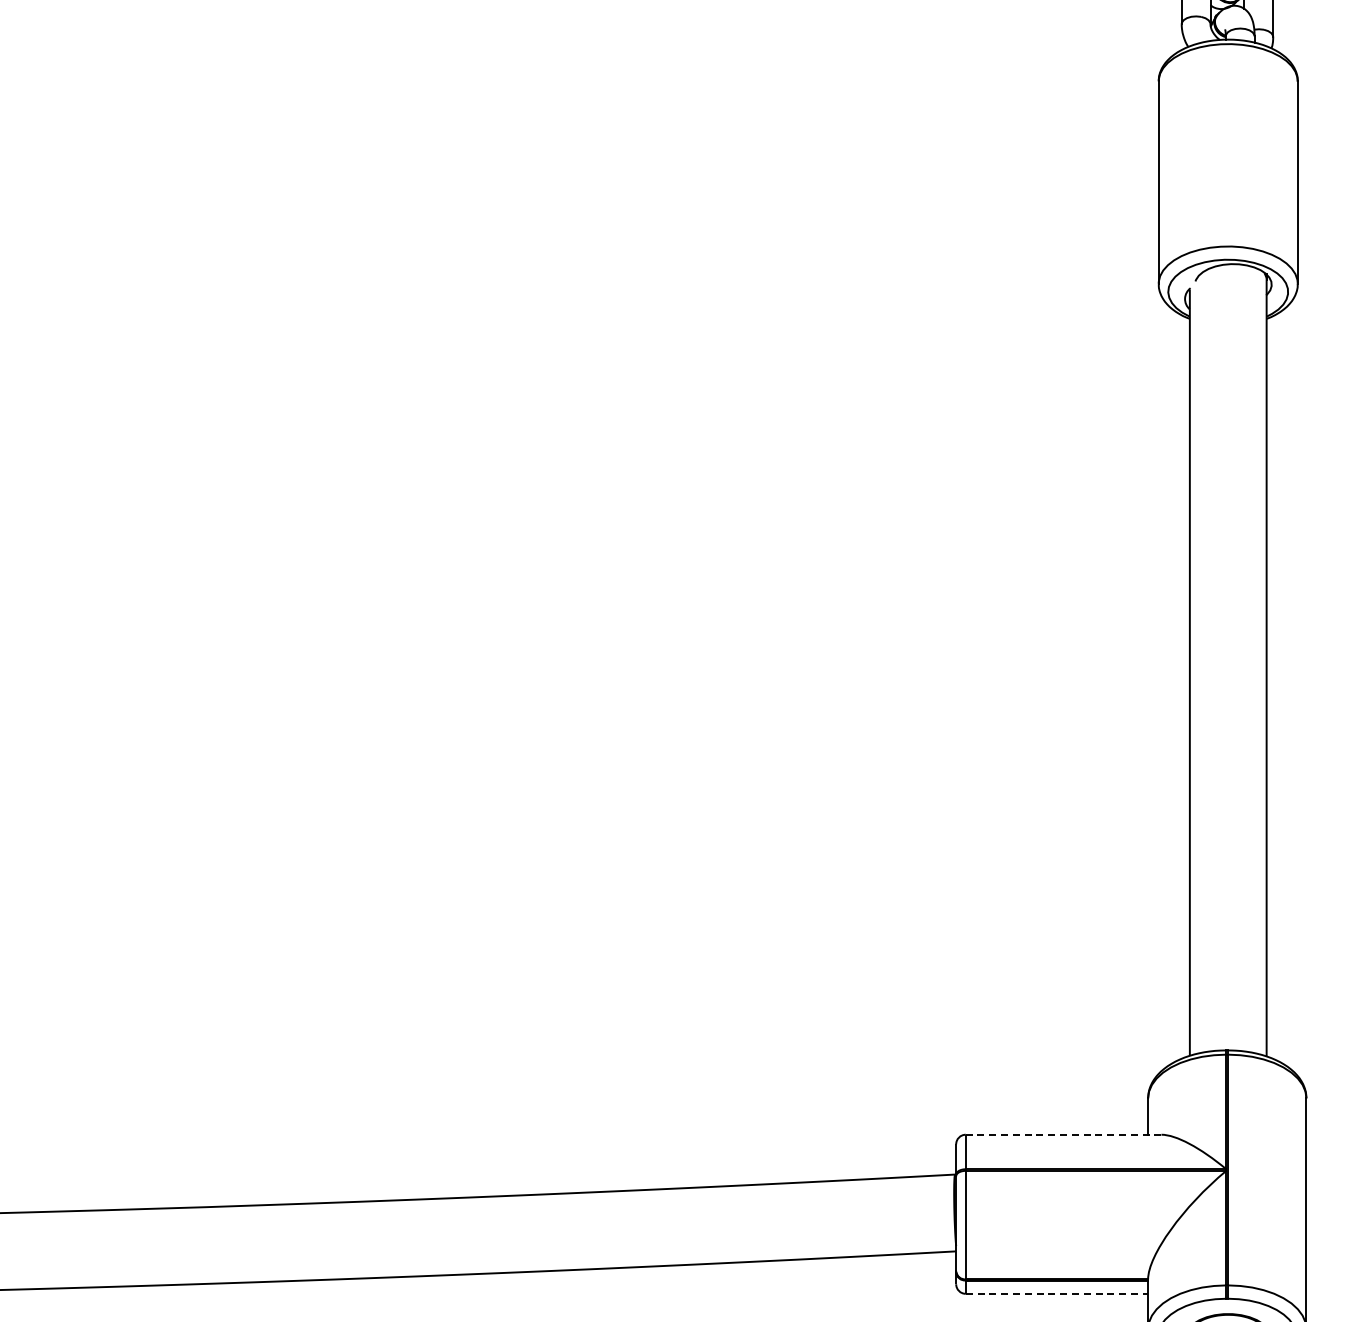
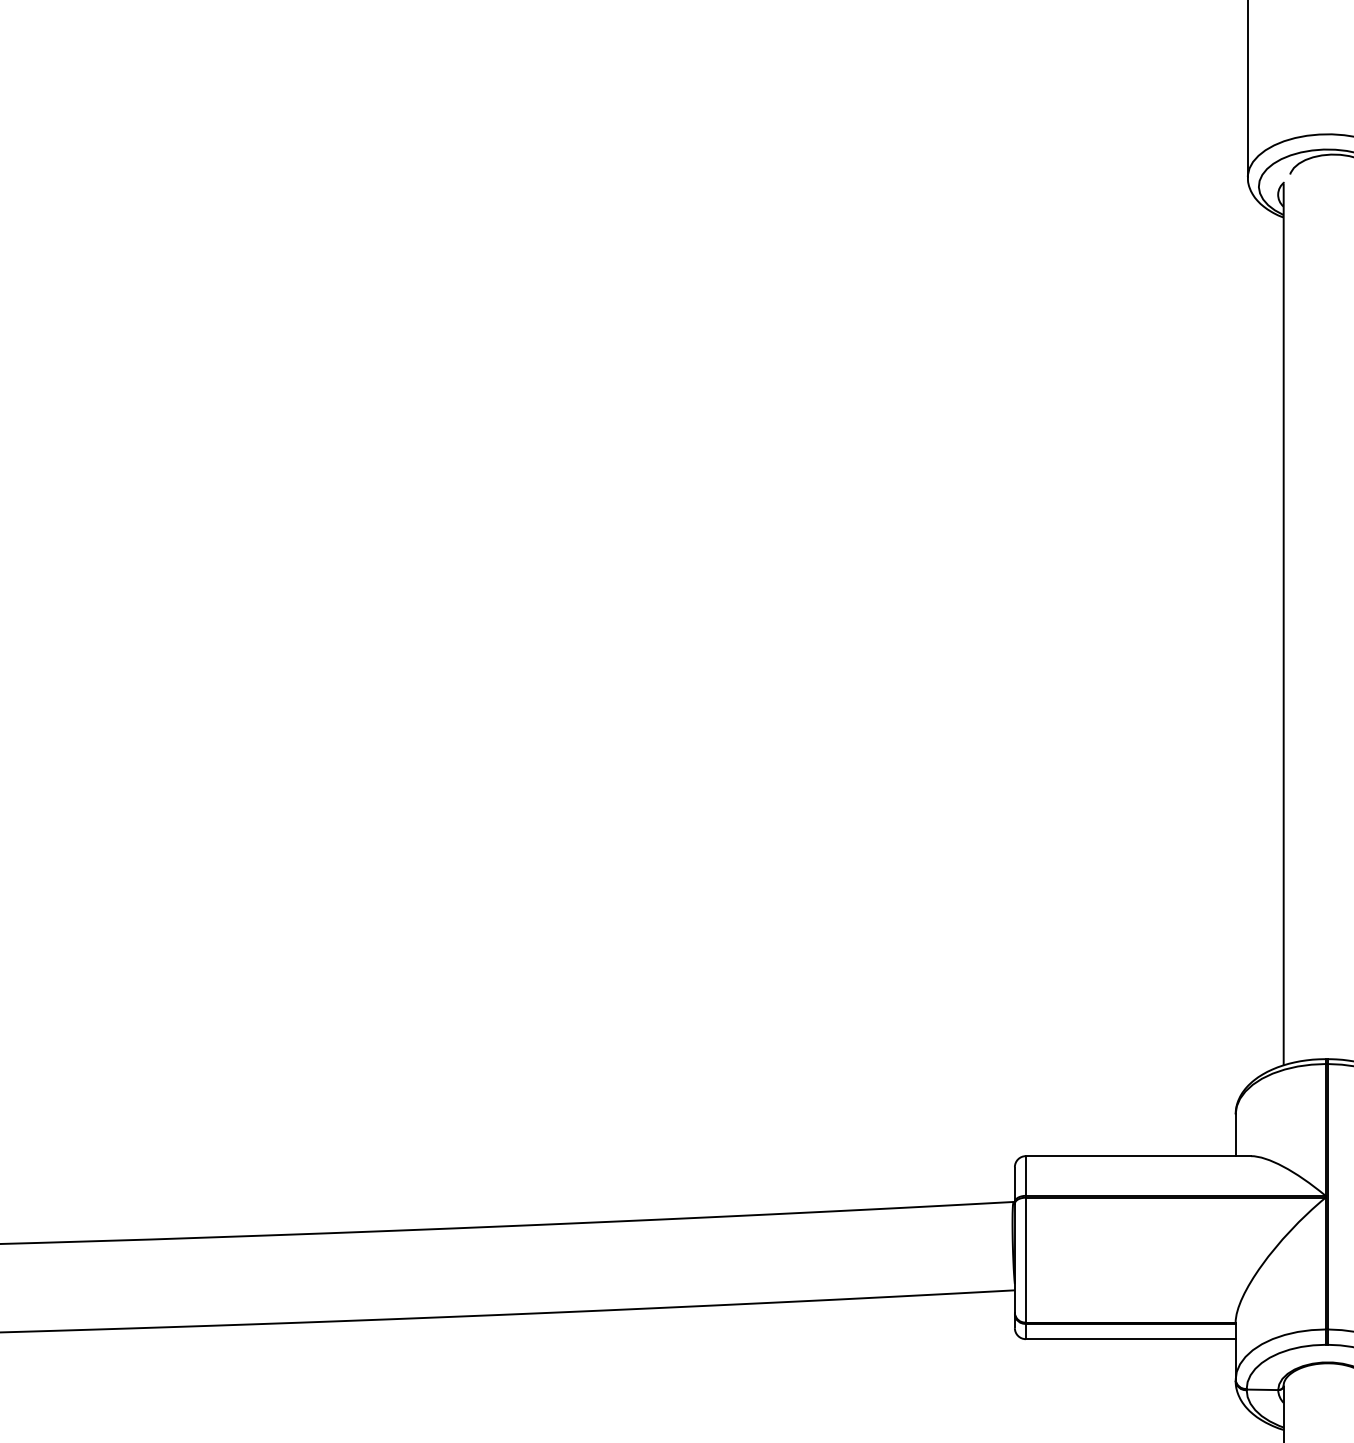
line: (1063, 1134) -> (1138, 1155), dashed -> solid
line: (1057, 1293) -> (1131, 1338), dashed -> solid

